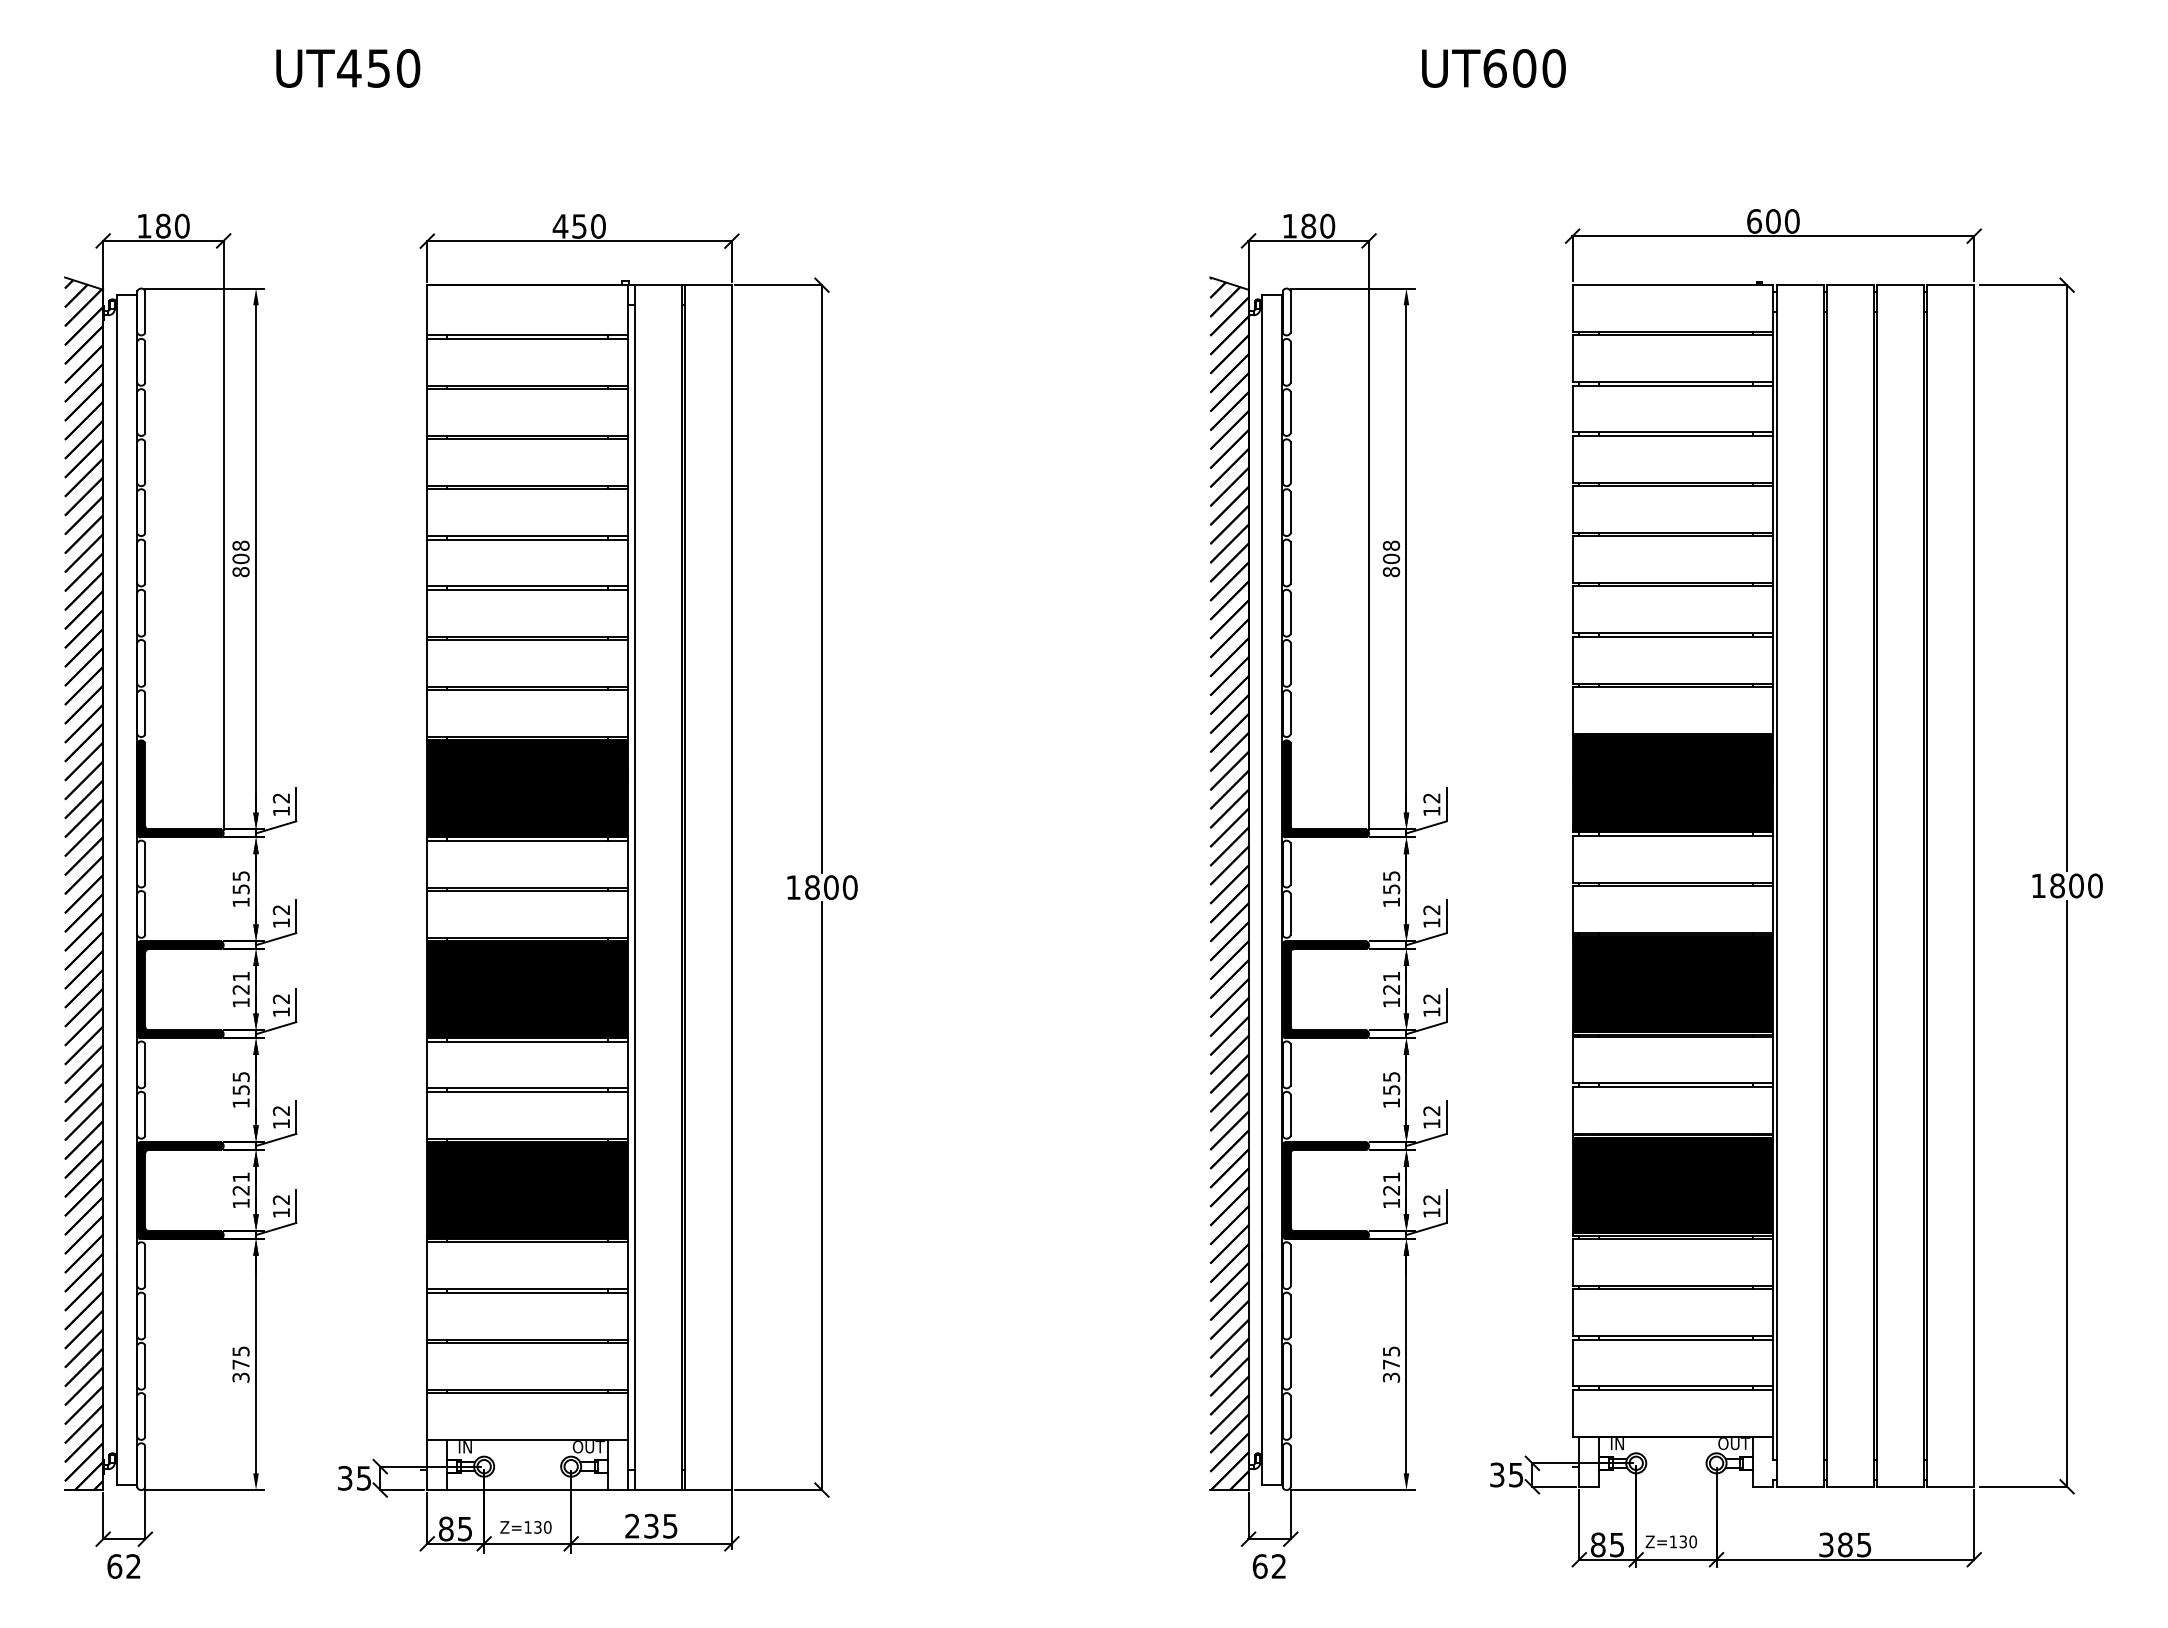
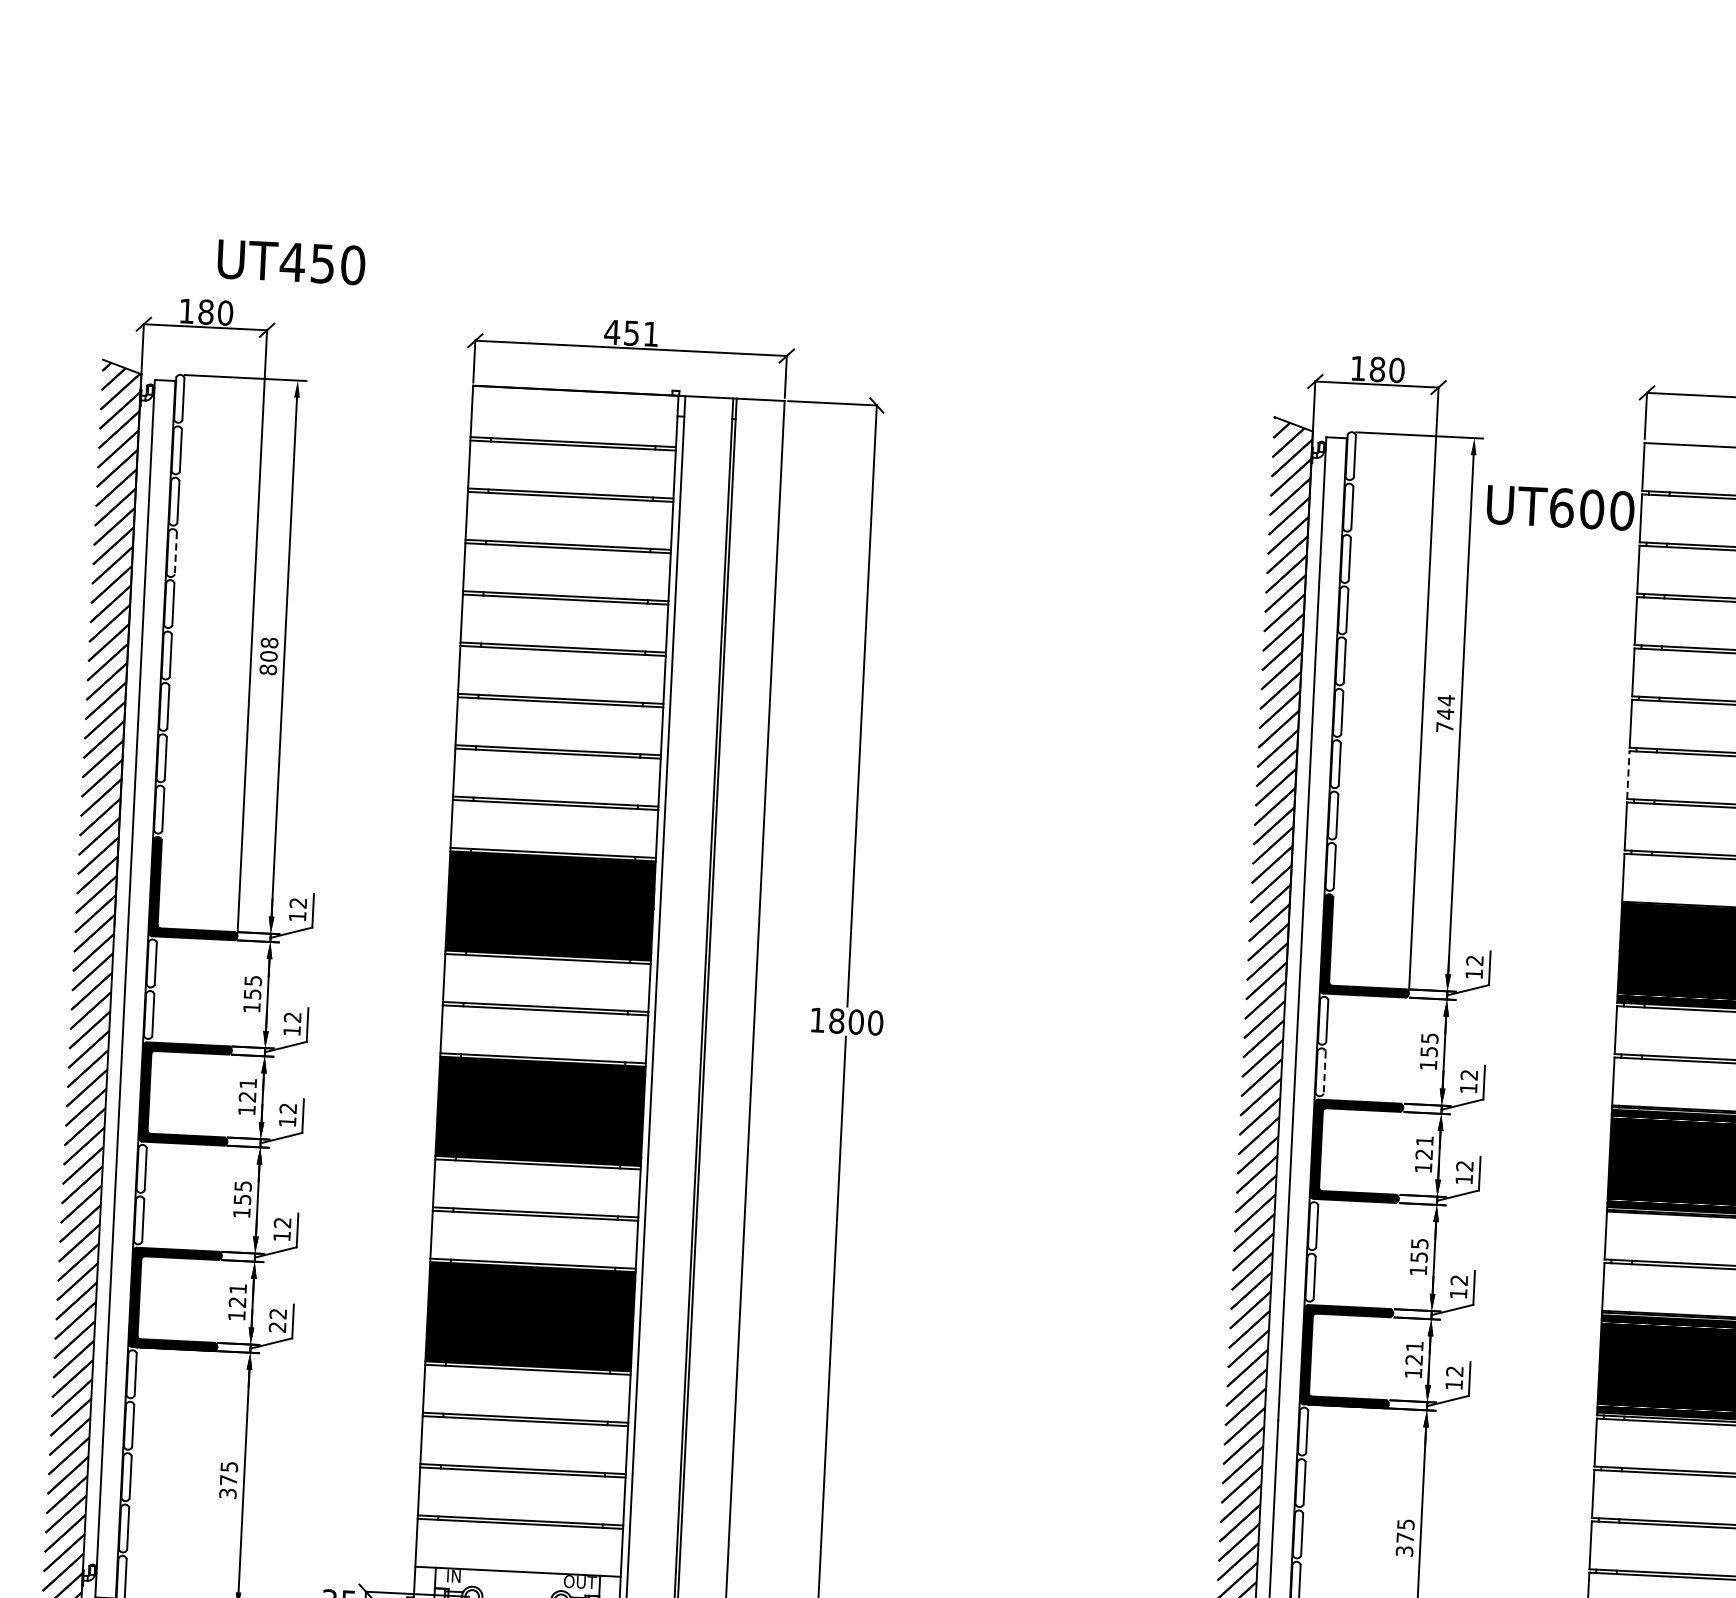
text: (348, 68) -> (291, 262), moved
text: (1493, 68) -> (1560, 507), moved
text: (598, 226) -> (651, 334), 450 -> 451
line: (145, 462) -> (176, 552), solid -> dashed
text: (1391, 558) -> (1445, 713), 808 -> 744
line: (1572, 609) -> (1628, 774), solid -> dashed
line: (1290, 914) -> (1324, 1072), solid -> dashed
text: (280, 1212) -> (276, 1326), 12 -> 22

